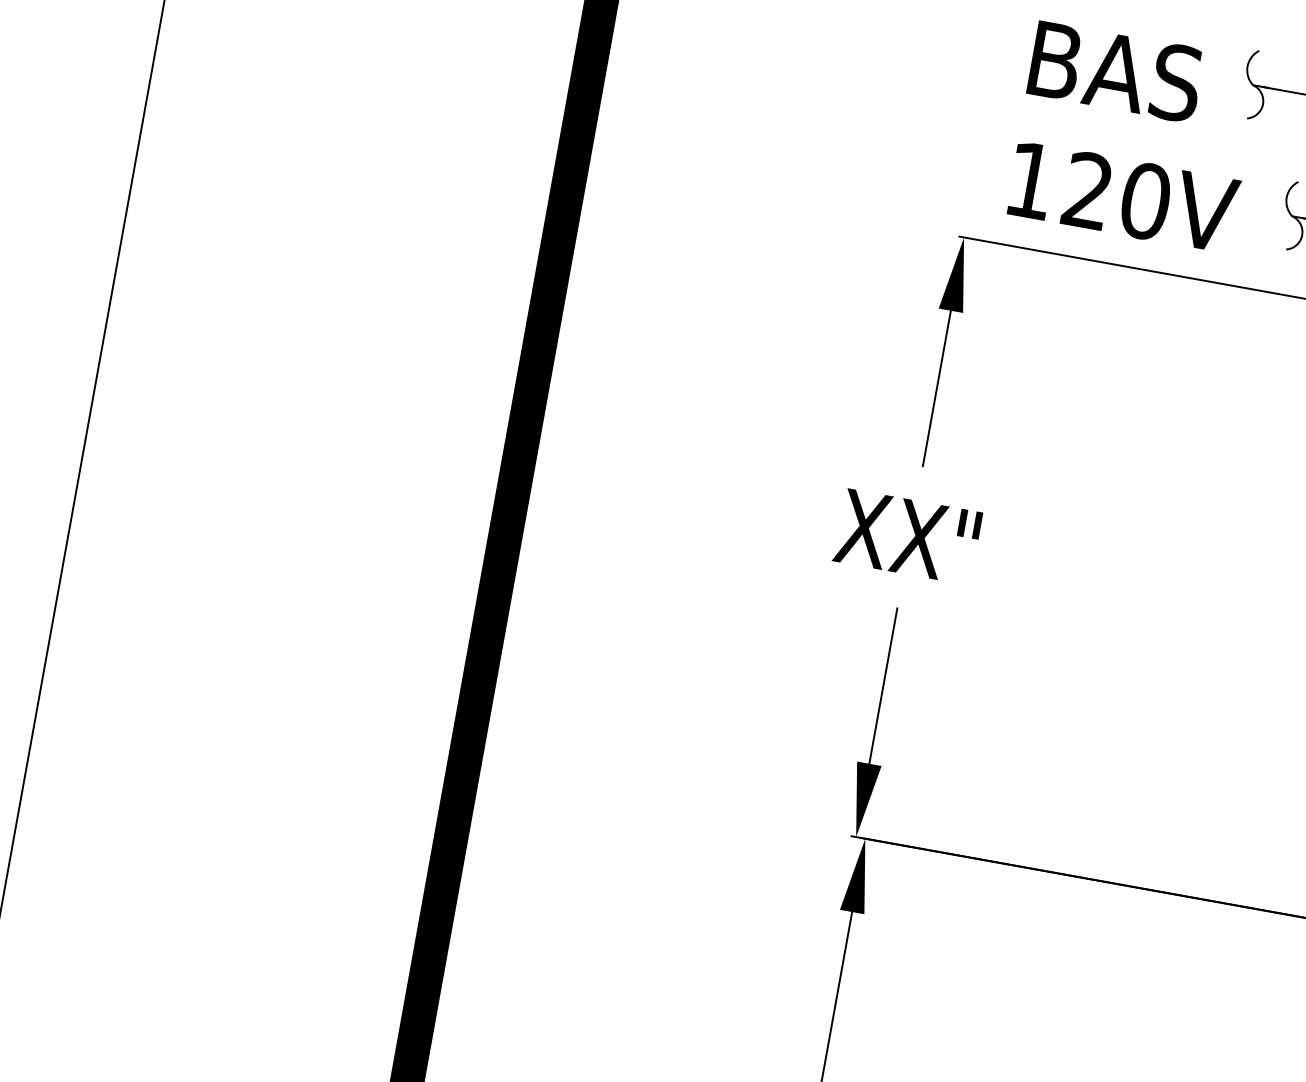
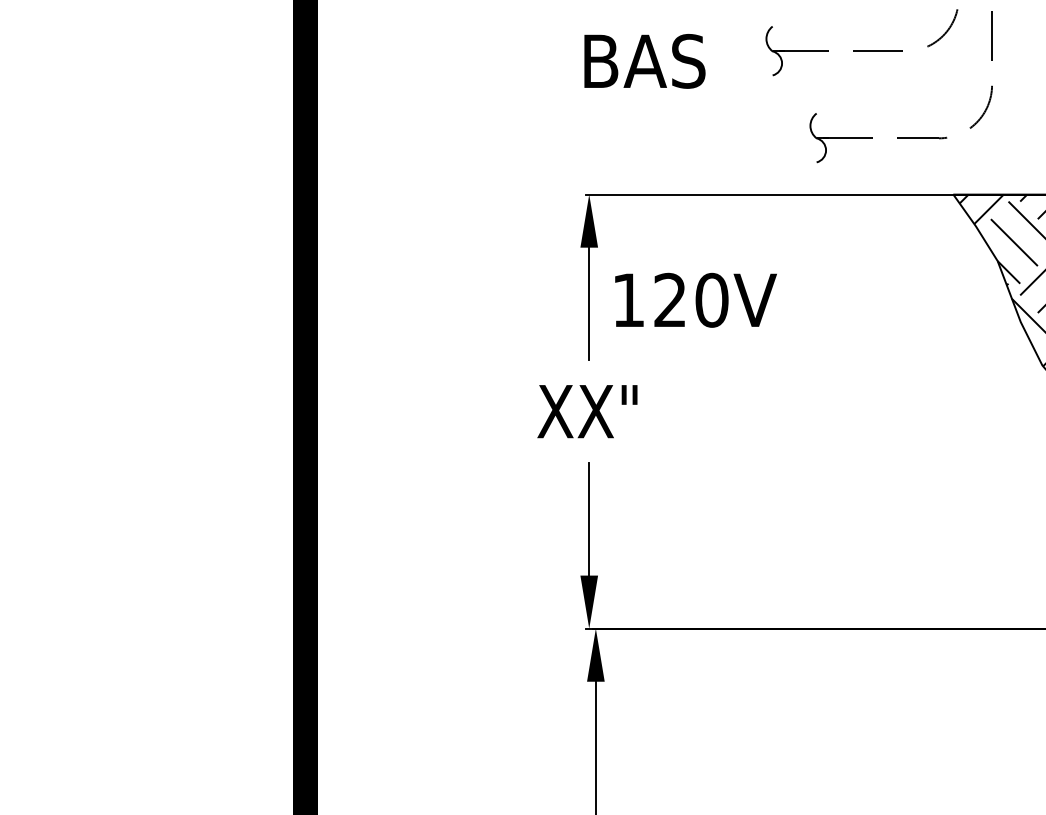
text: (1115, 72) -> (644, 61), moved
text: (1123, 196) -> (695, 299), moved

